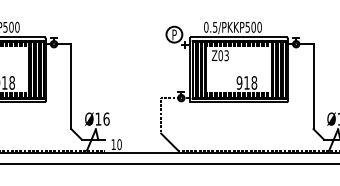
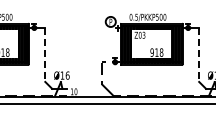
line: (71, 87) -> (45, 55), solid -> dashed
line: (314, 87) -> (199, 55), solid -> dashed

